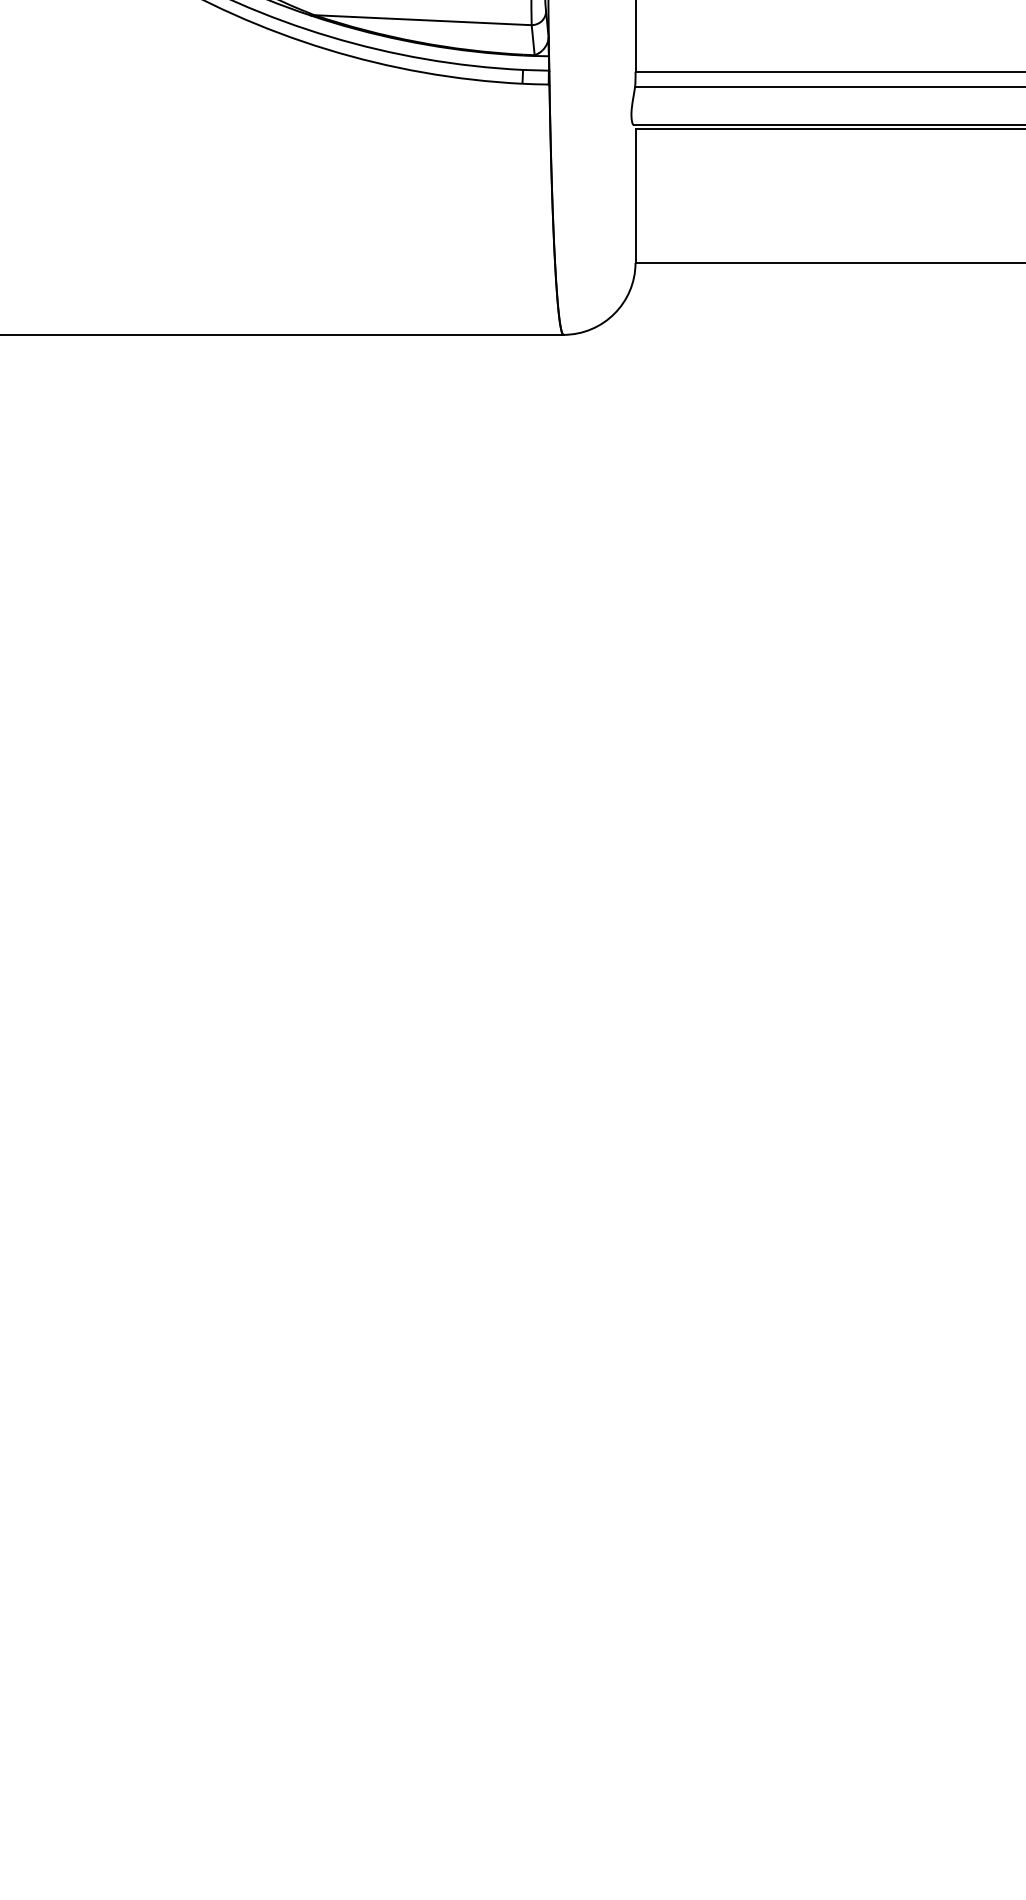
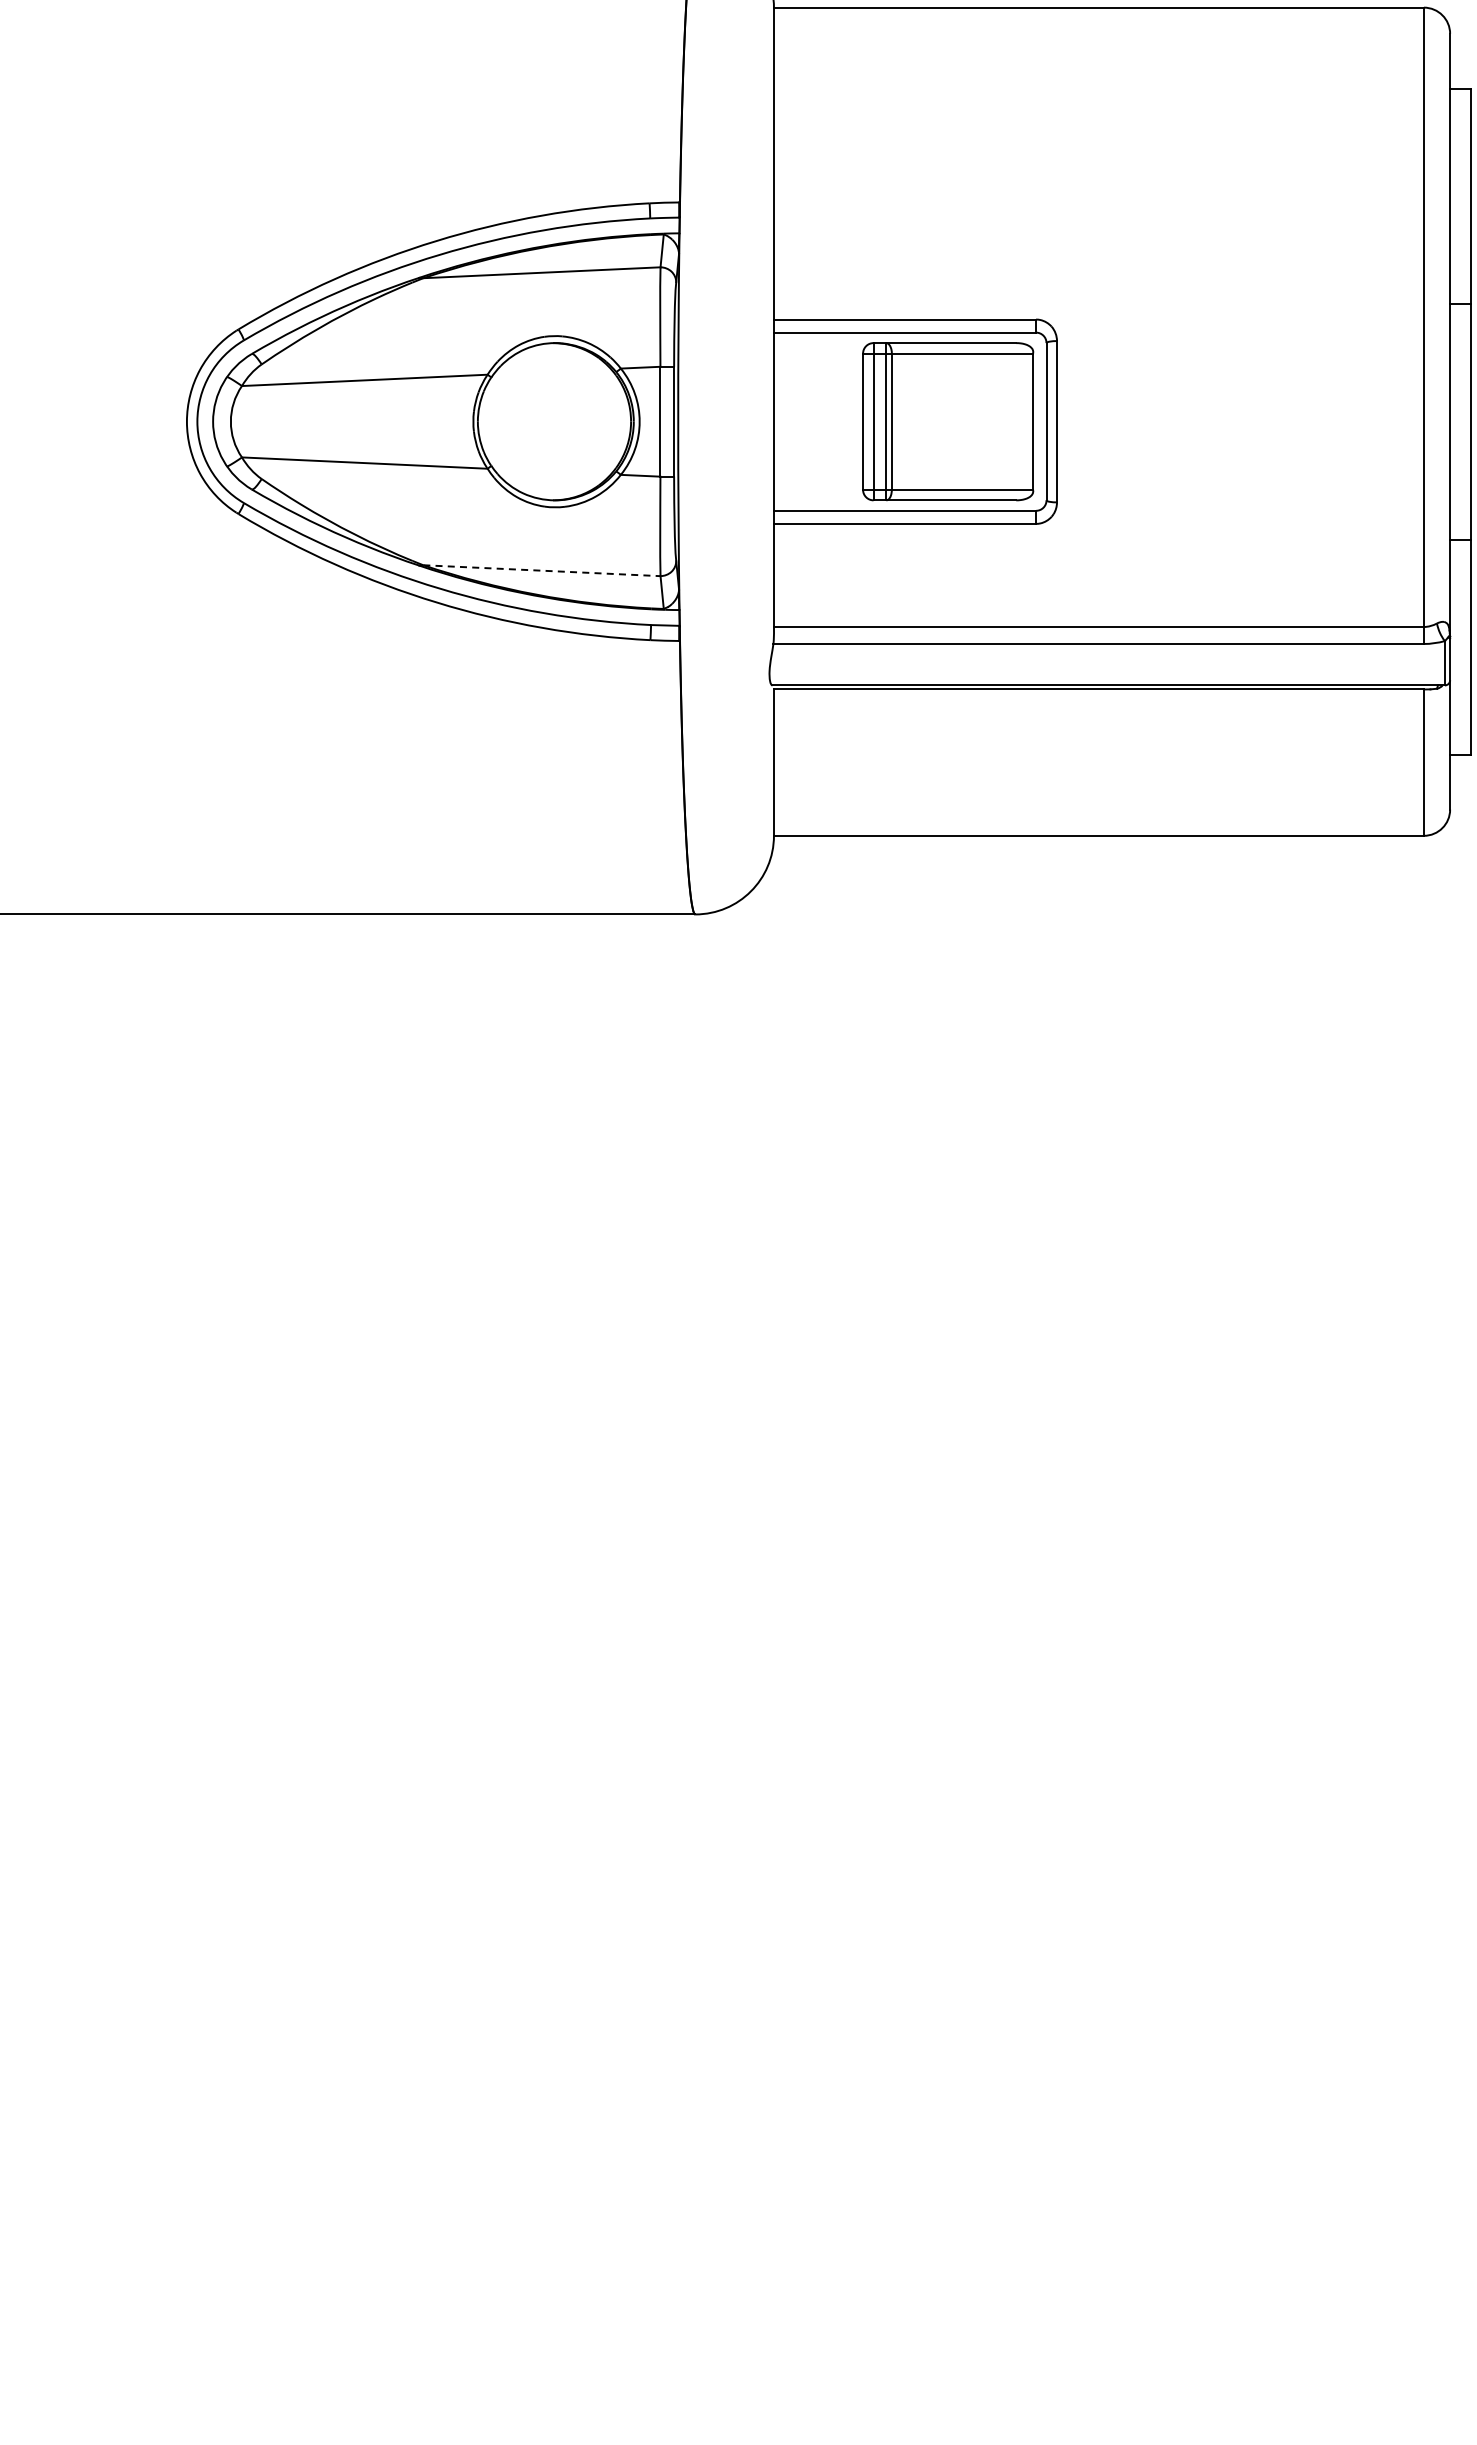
line: (422, 20) -> (541, 570), solid -> dashed

